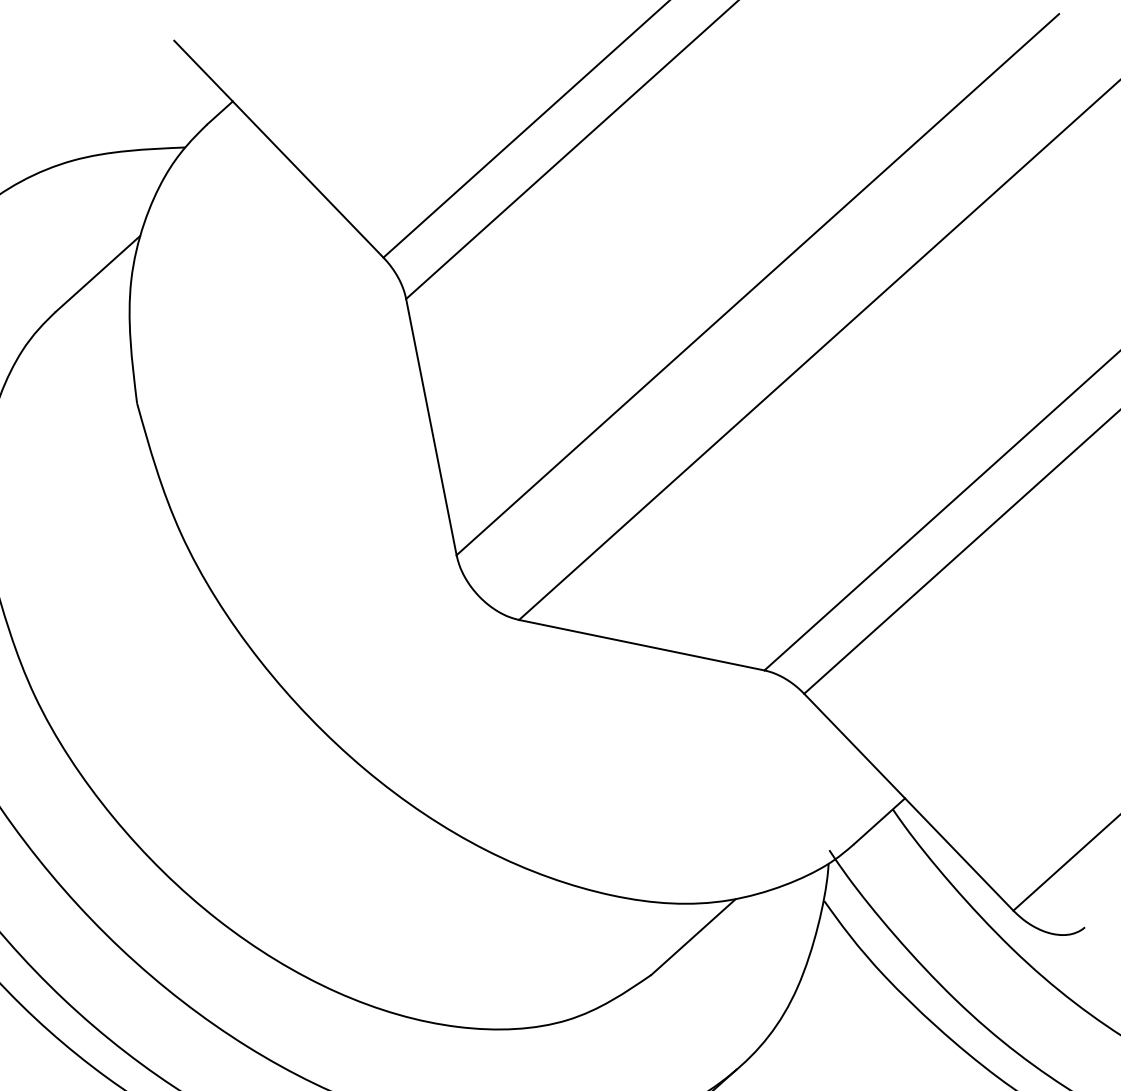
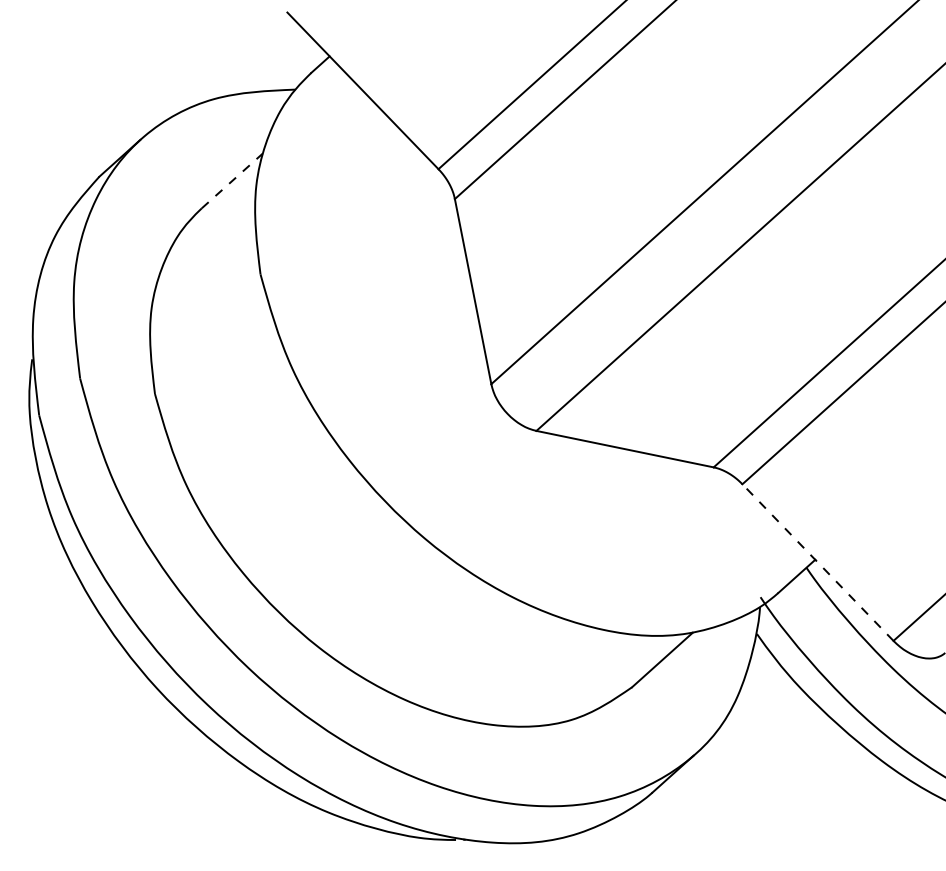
line: (98, 274) -> (232, 181), solid -> dashed
line: (908, 802) -> (817, 562), solid -> dashed

